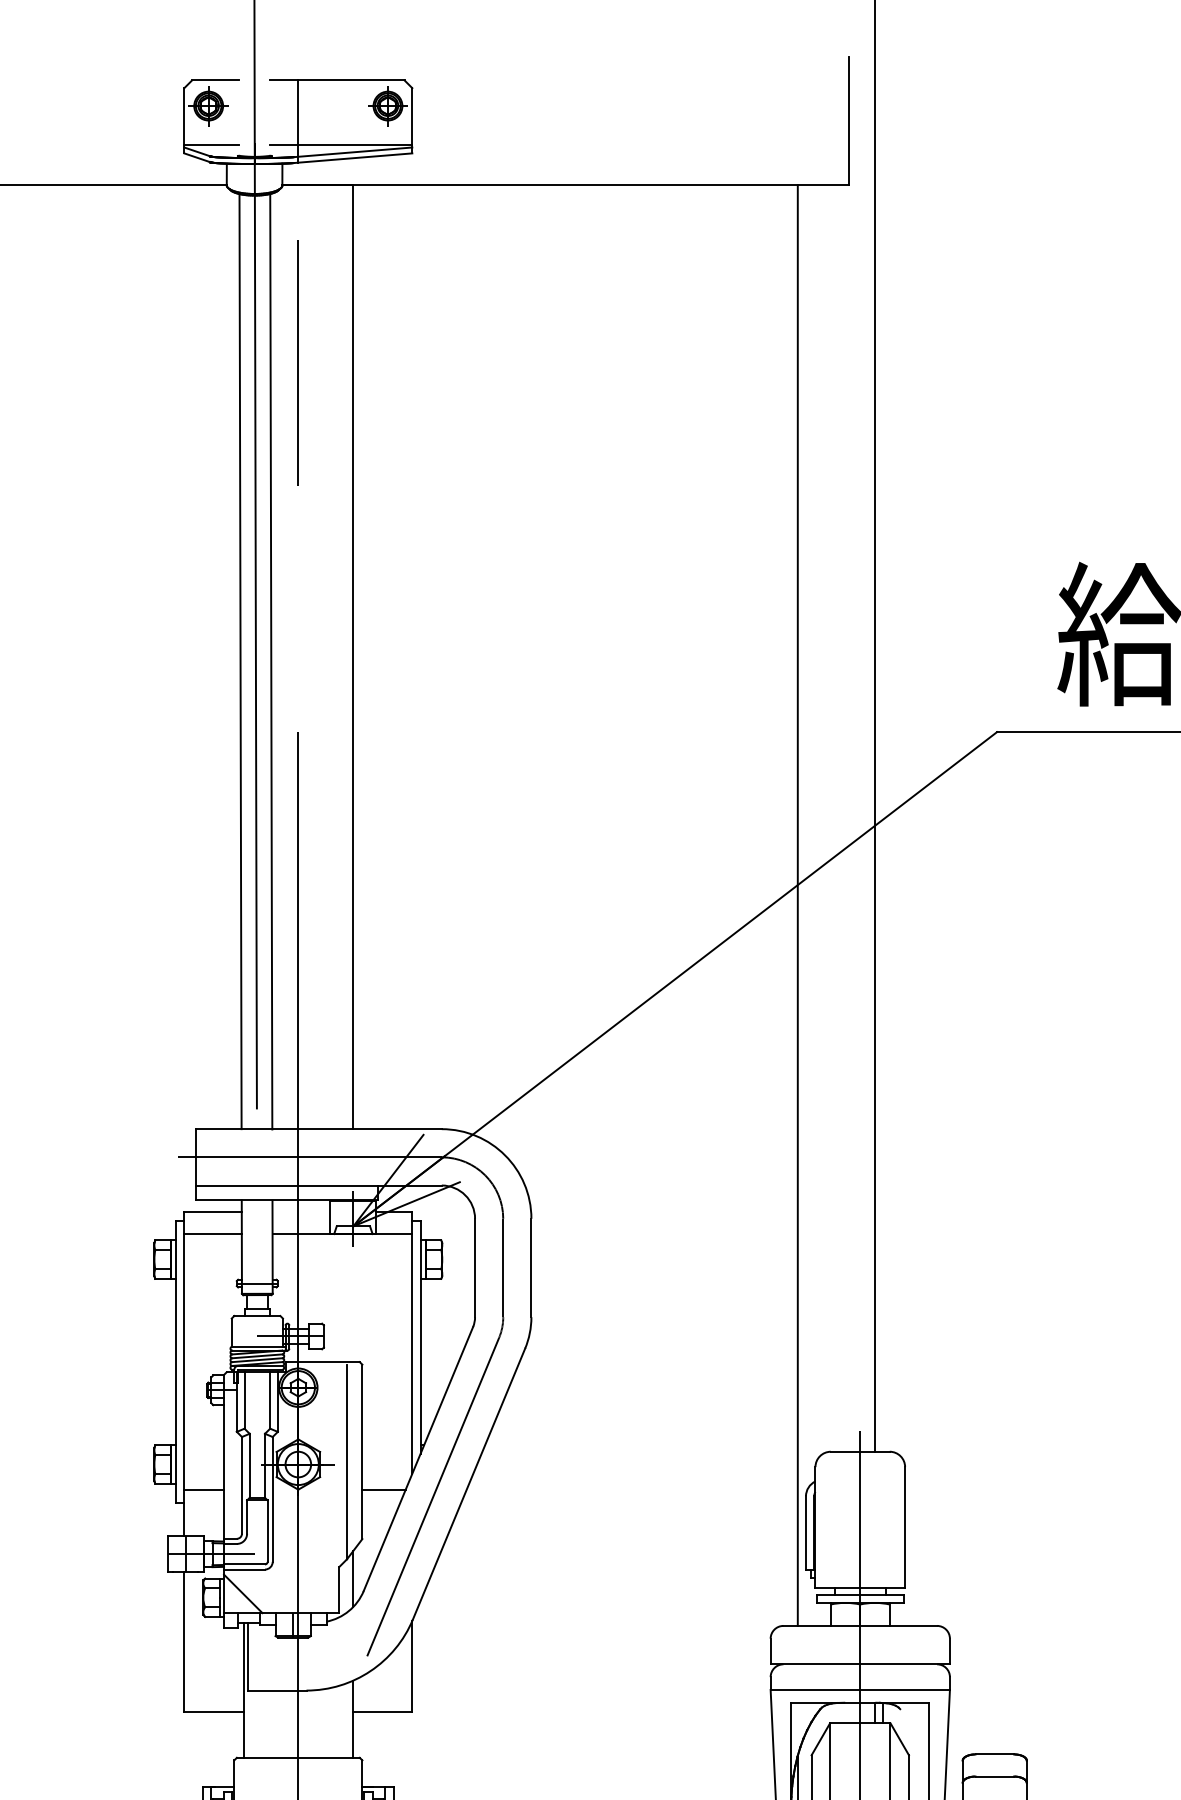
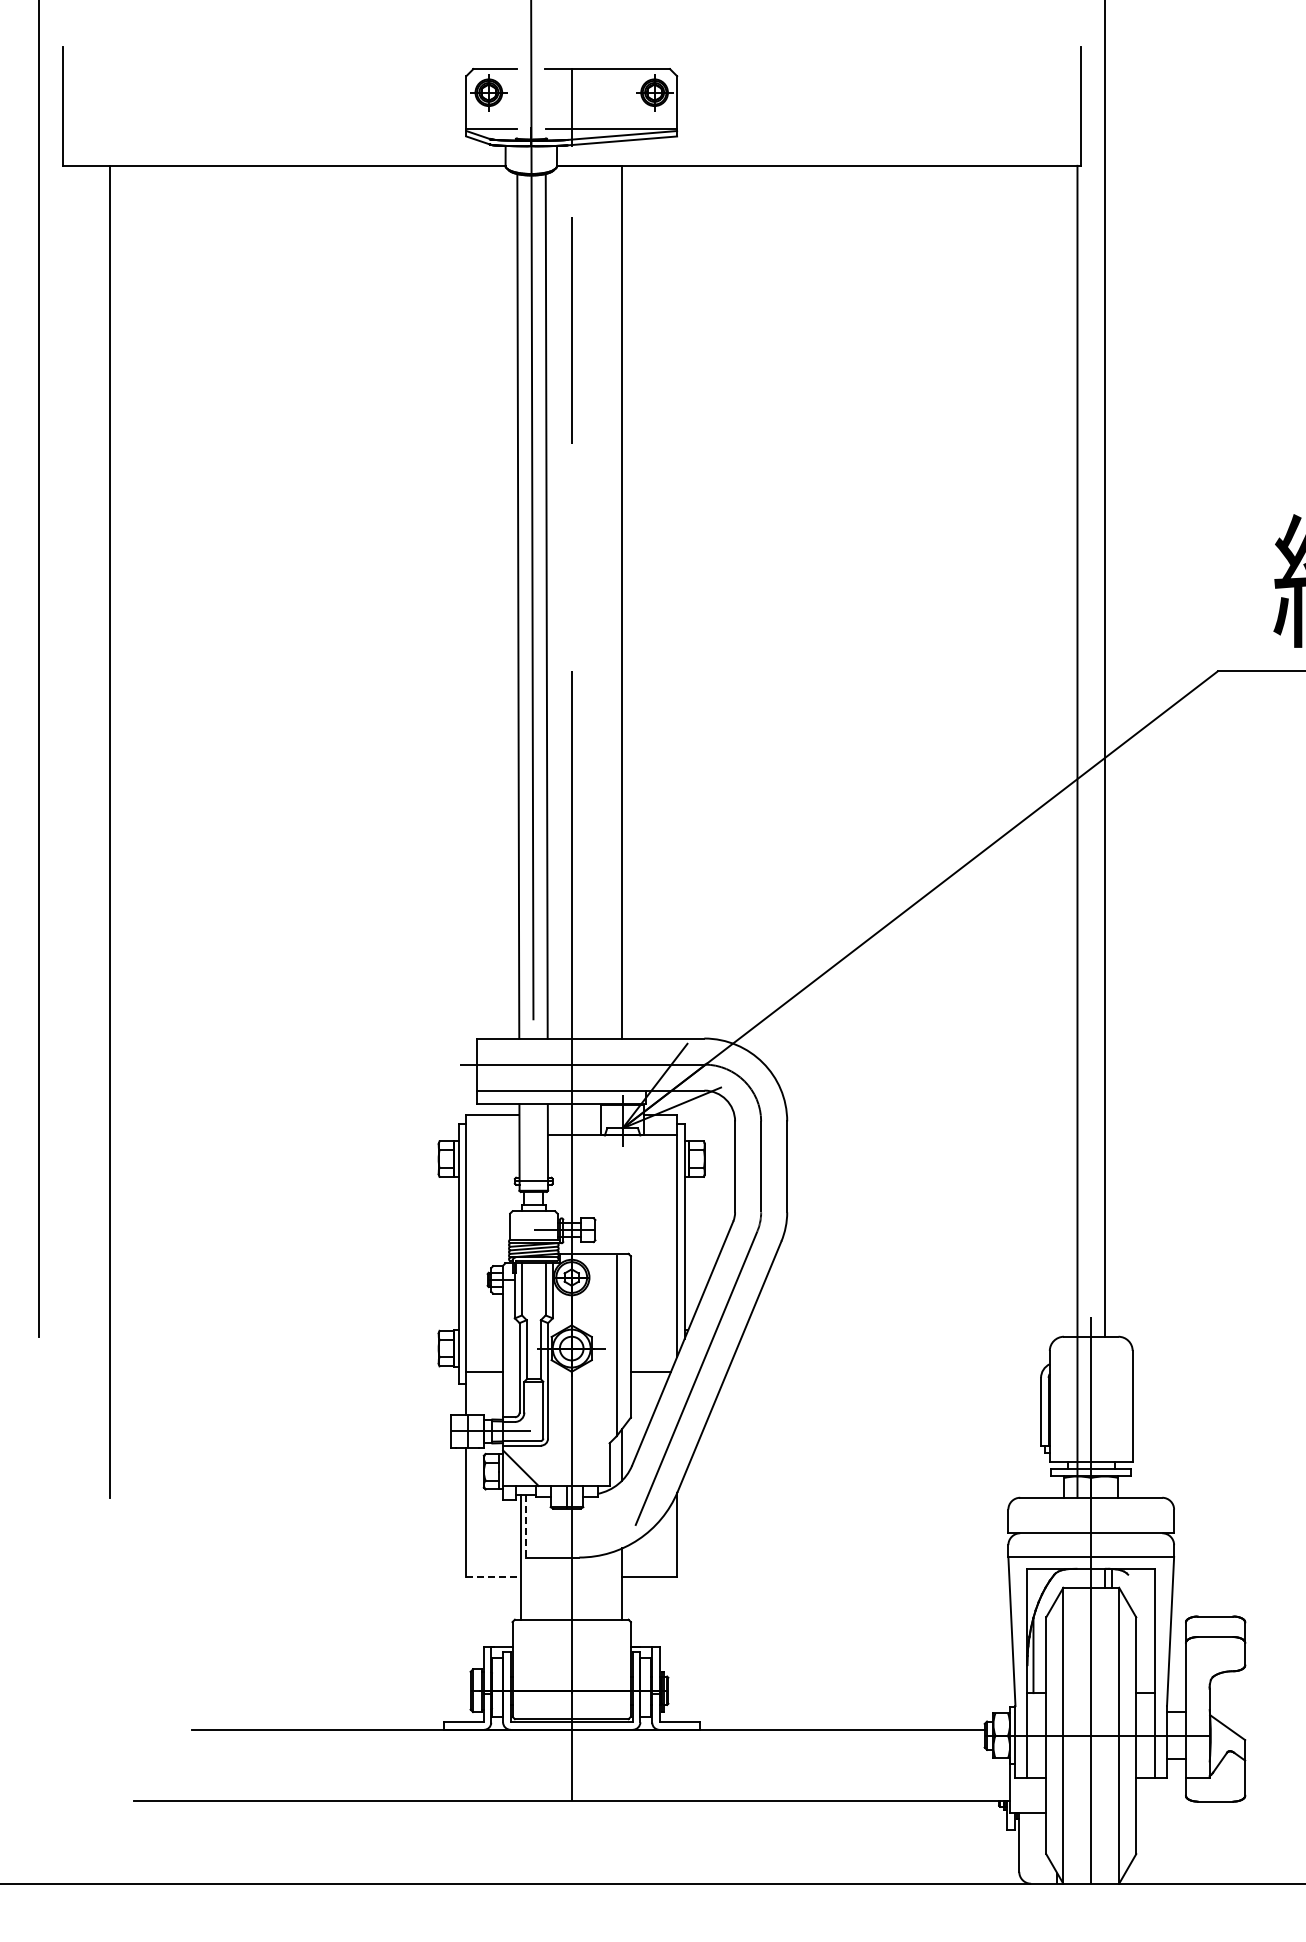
line: (797, 905) -> (1077, 831), moved
line: (212, 1234) -> (492, 1135), removed
line: (248, 1656) -> (525, 1526), solid -> dashed
line: (214, 1712) -> (494, 1577), solid -> dashed

